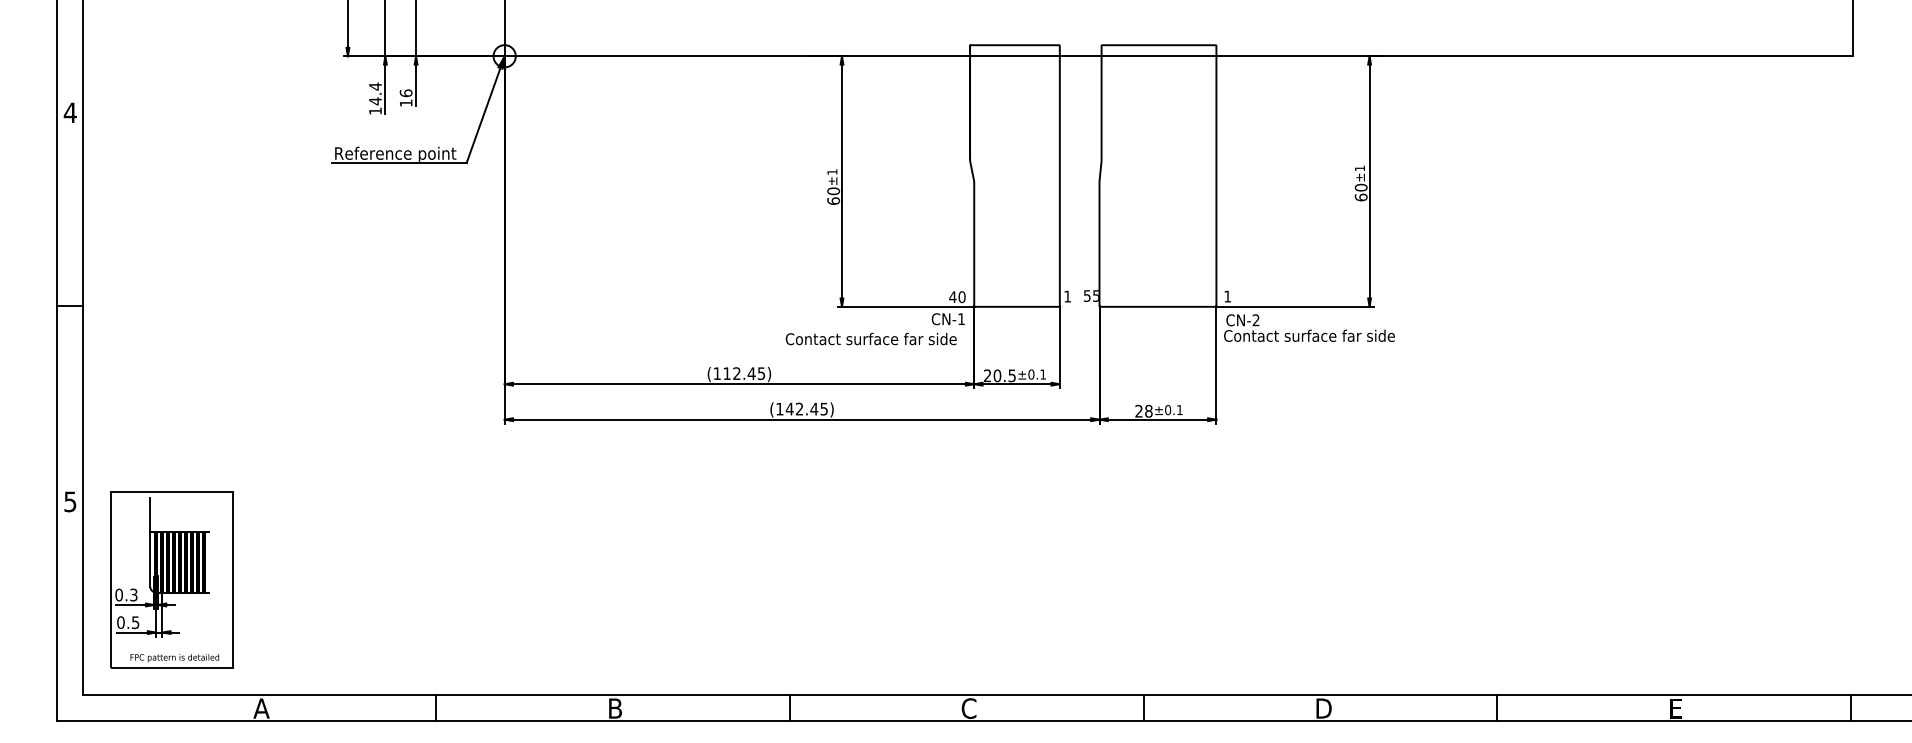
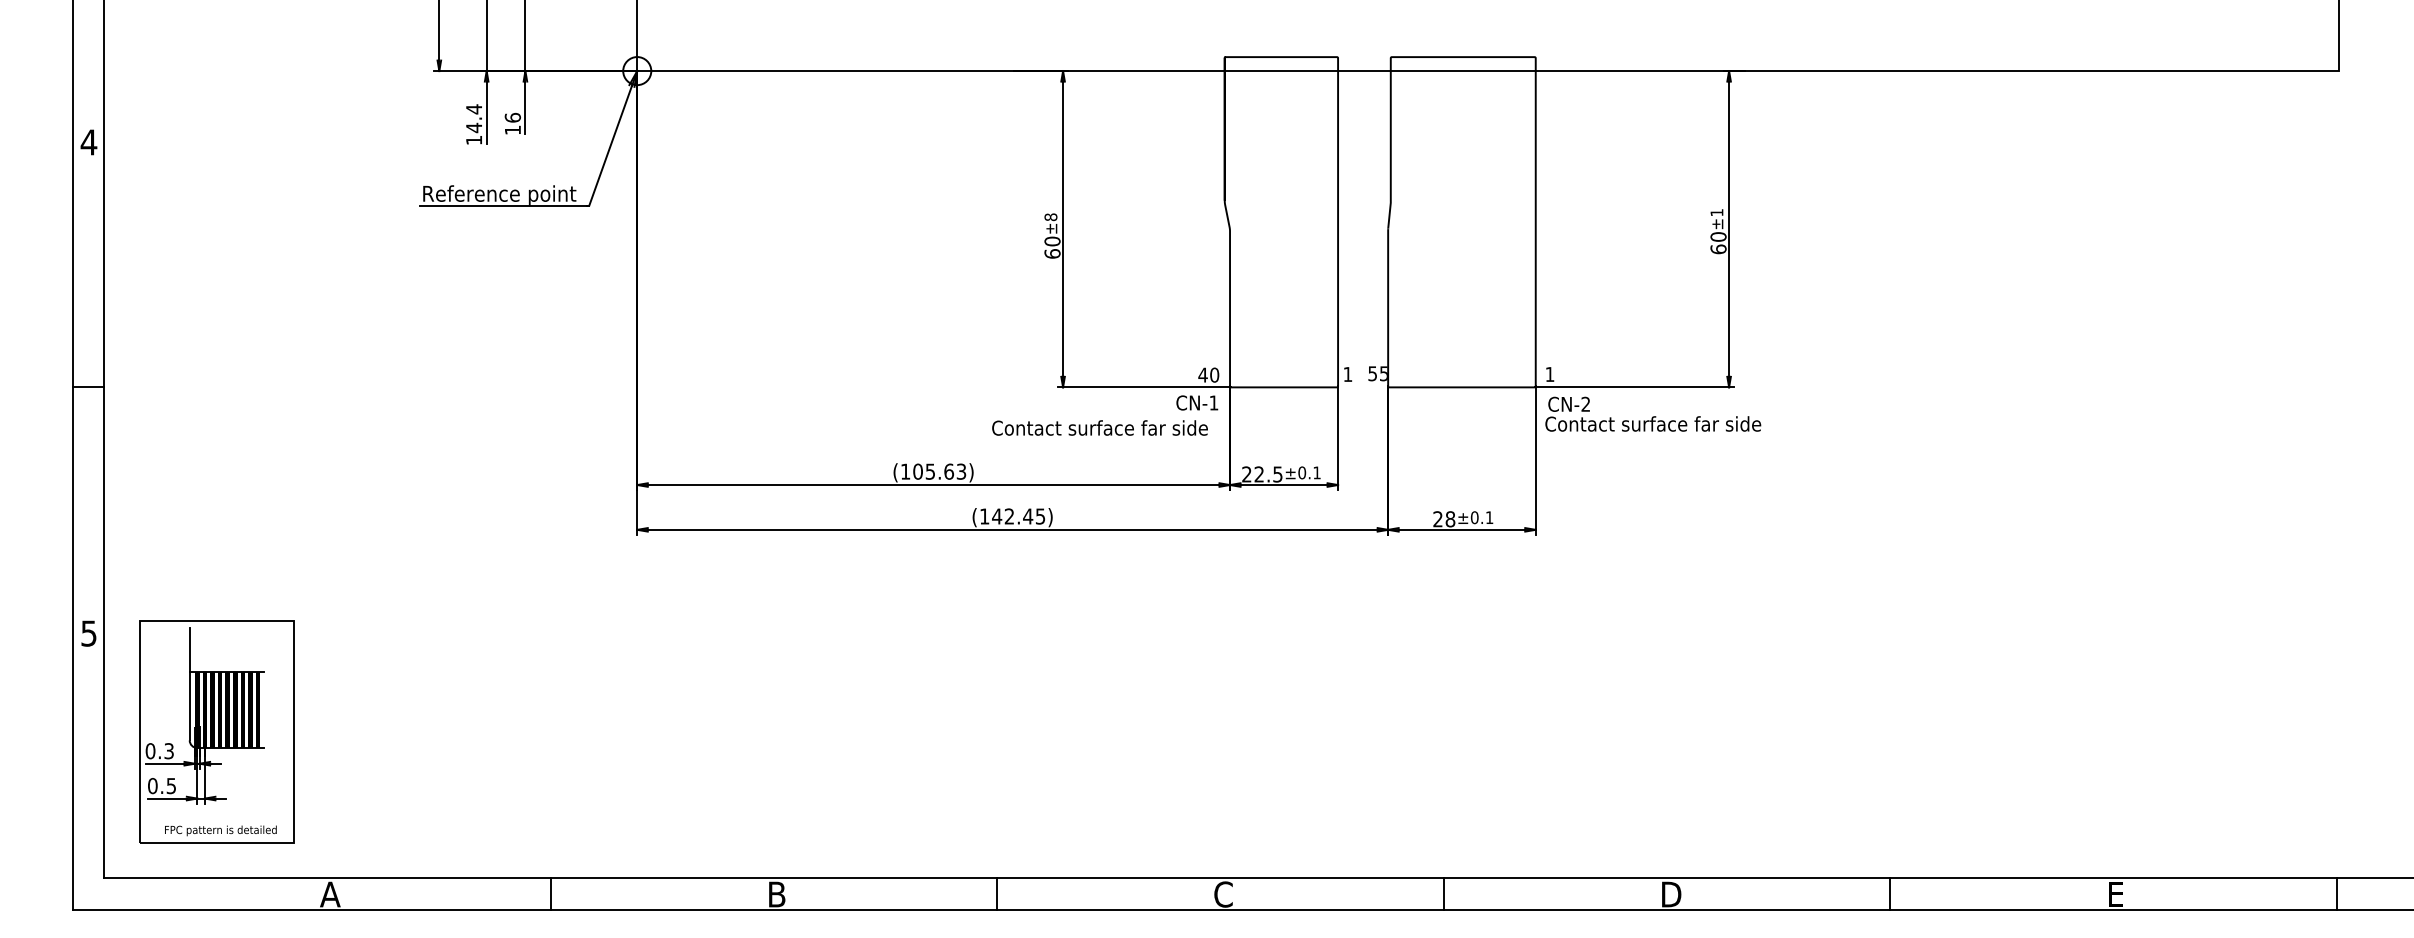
text: (832, 172) -> (1051, 217), ±1 -> ±8
text: (744, 373) -> (940, 471), (112.45) -> (105.63)
text: (997, 375) -> (1259, 474), 20.5 -> 22.5

